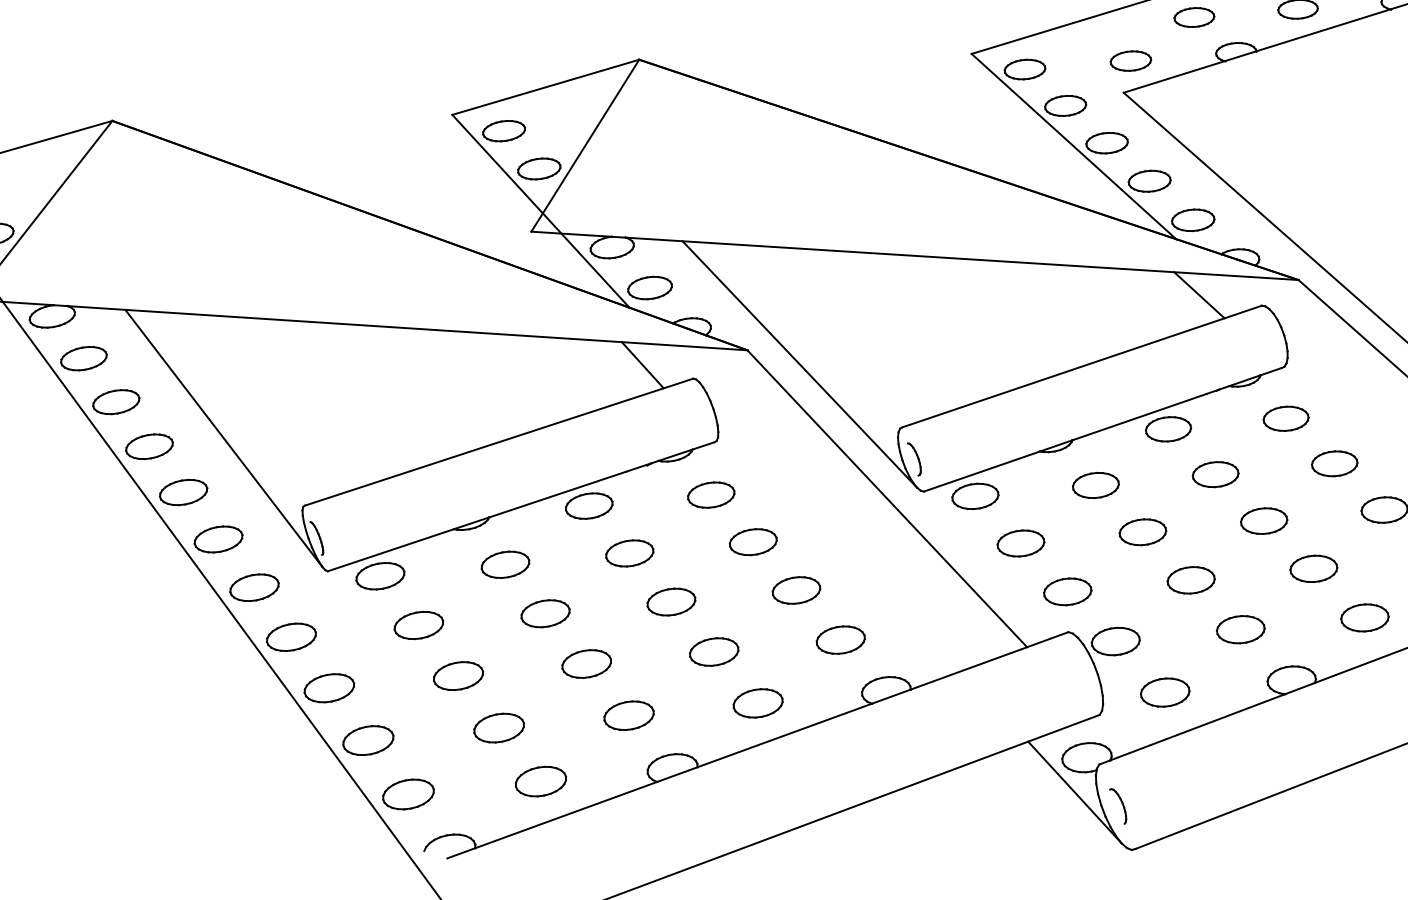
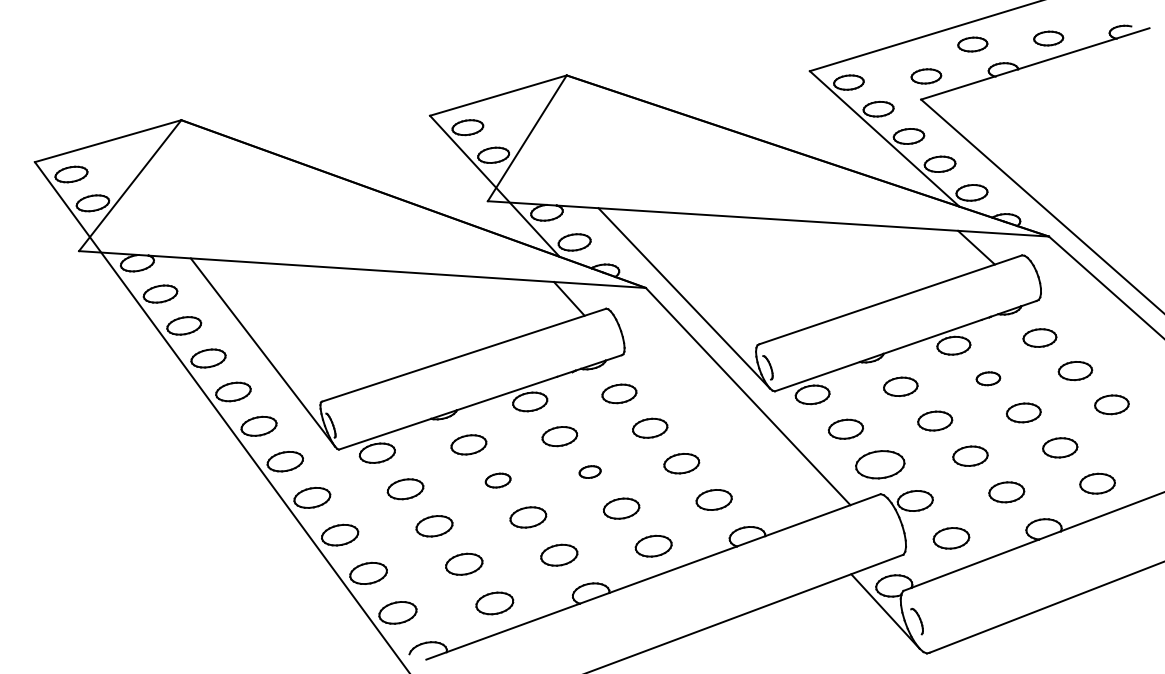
part: (1215, 474) -> (988, 378), size x0.7
part: (1066, 591) -> (879, 464), size x1.4
part: (670, 601) -> (589, 471), size x0.6
part: (544, 613) -> (497, 480), size x0.7

